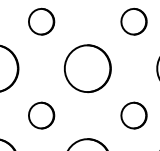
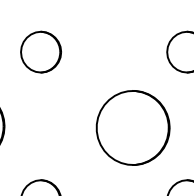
part: (87, 68) -> (132, 127), moved

